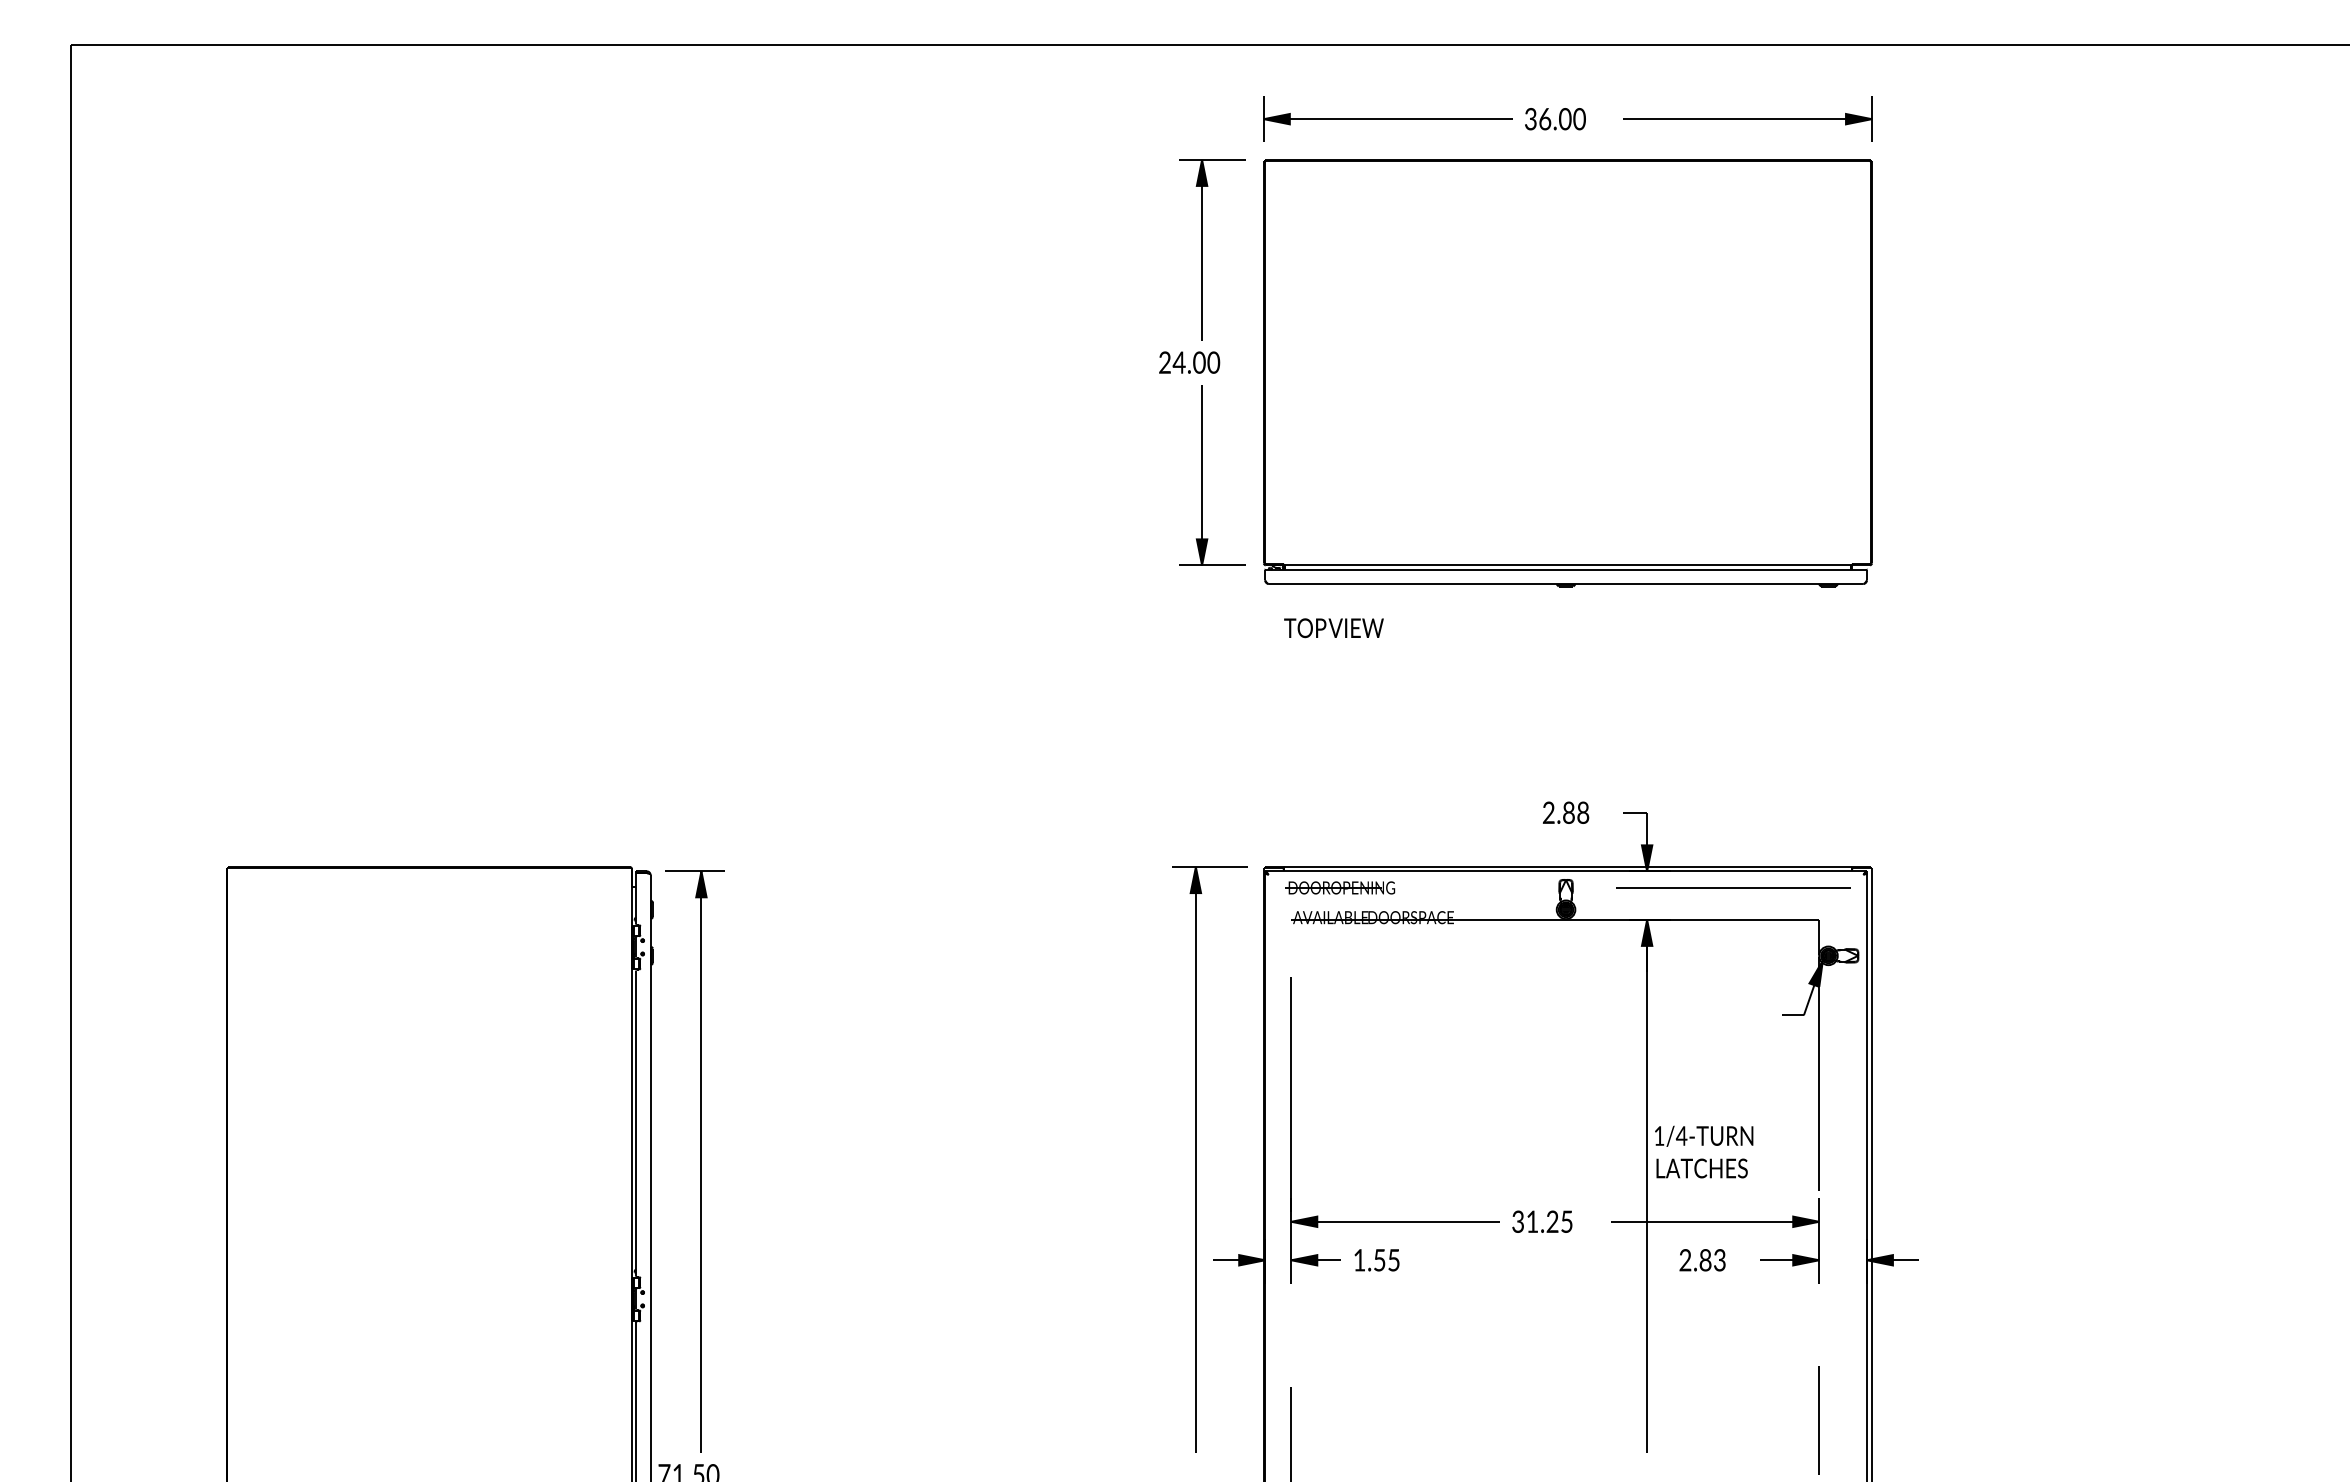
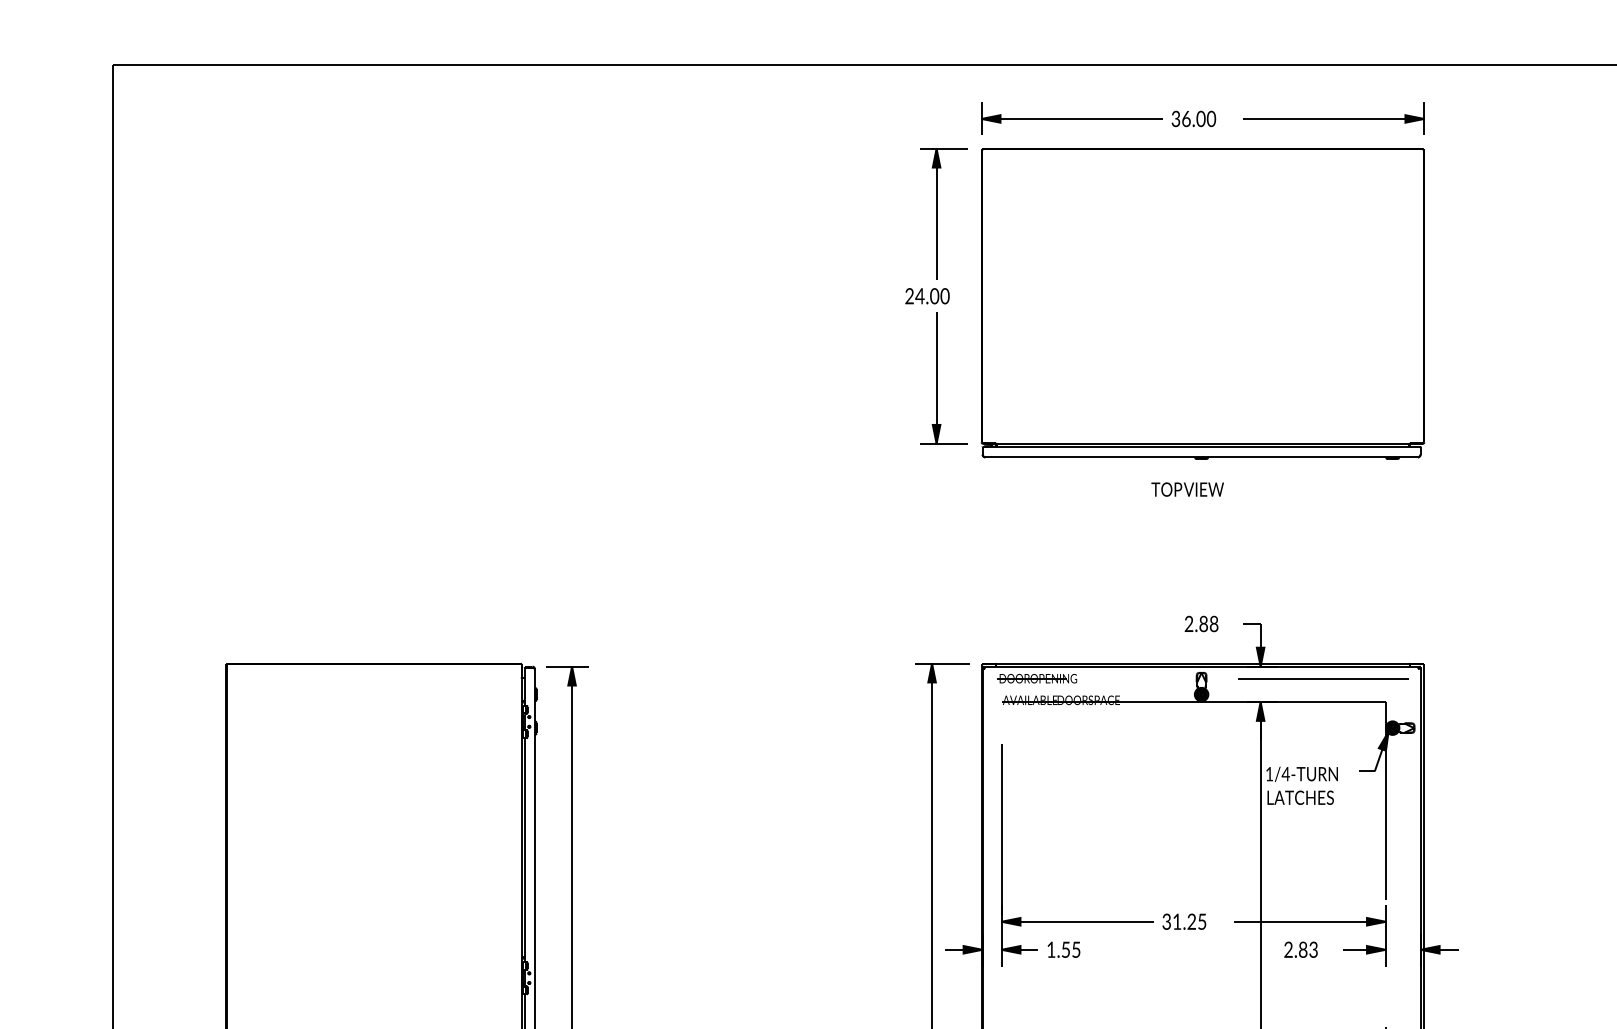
text: (1333, 628) -> (1187, 489), moved
text: (1704, 1151) -> (1302, 785), moved

